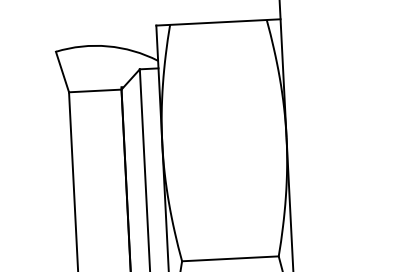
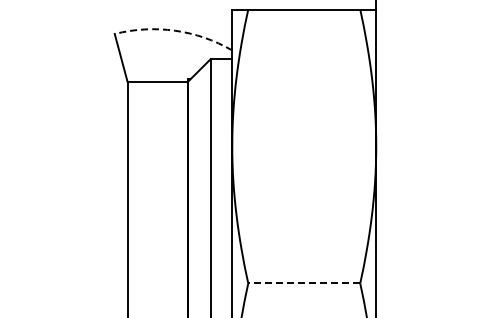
arc: (108, 46) -> (175, 30), solid -> dashed
line: (230, 258) -> (304, 283), solid -> dashed

